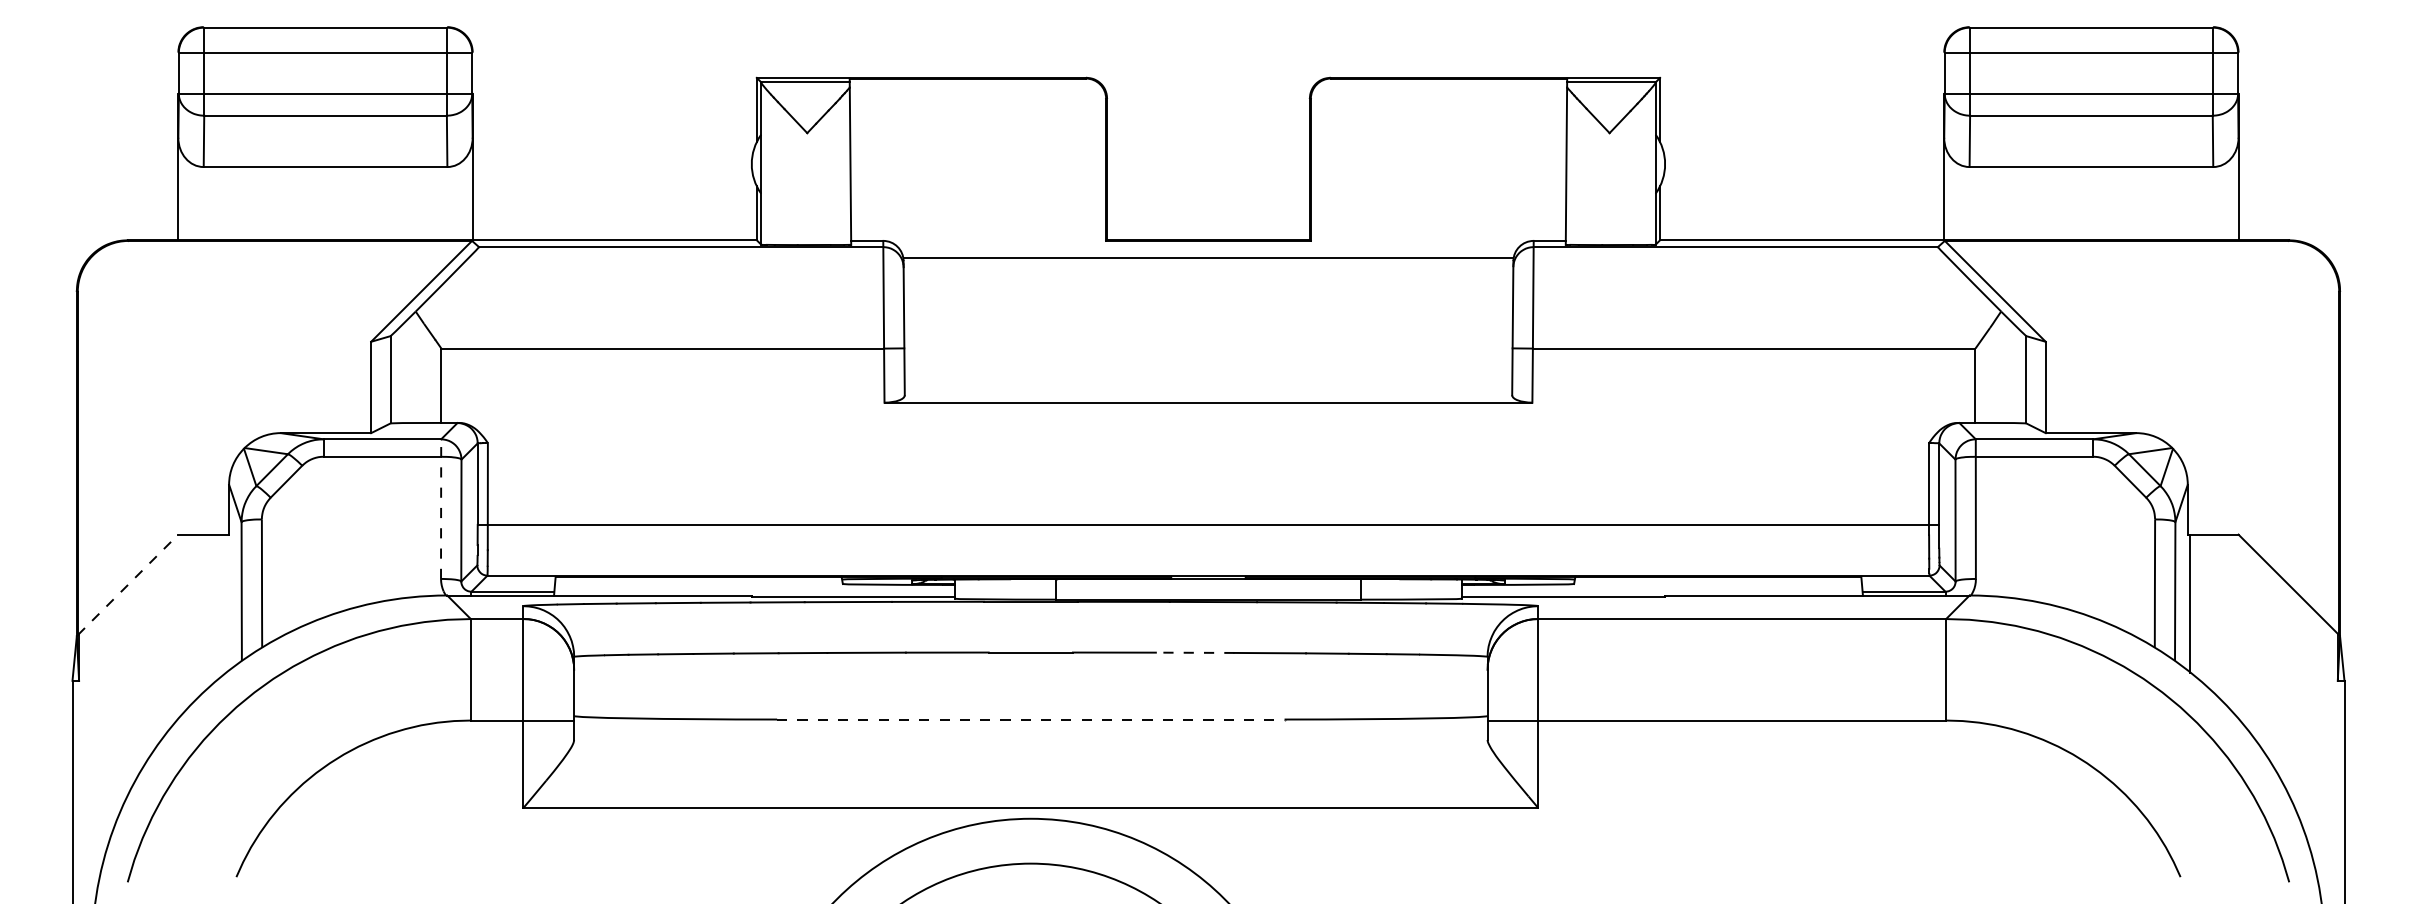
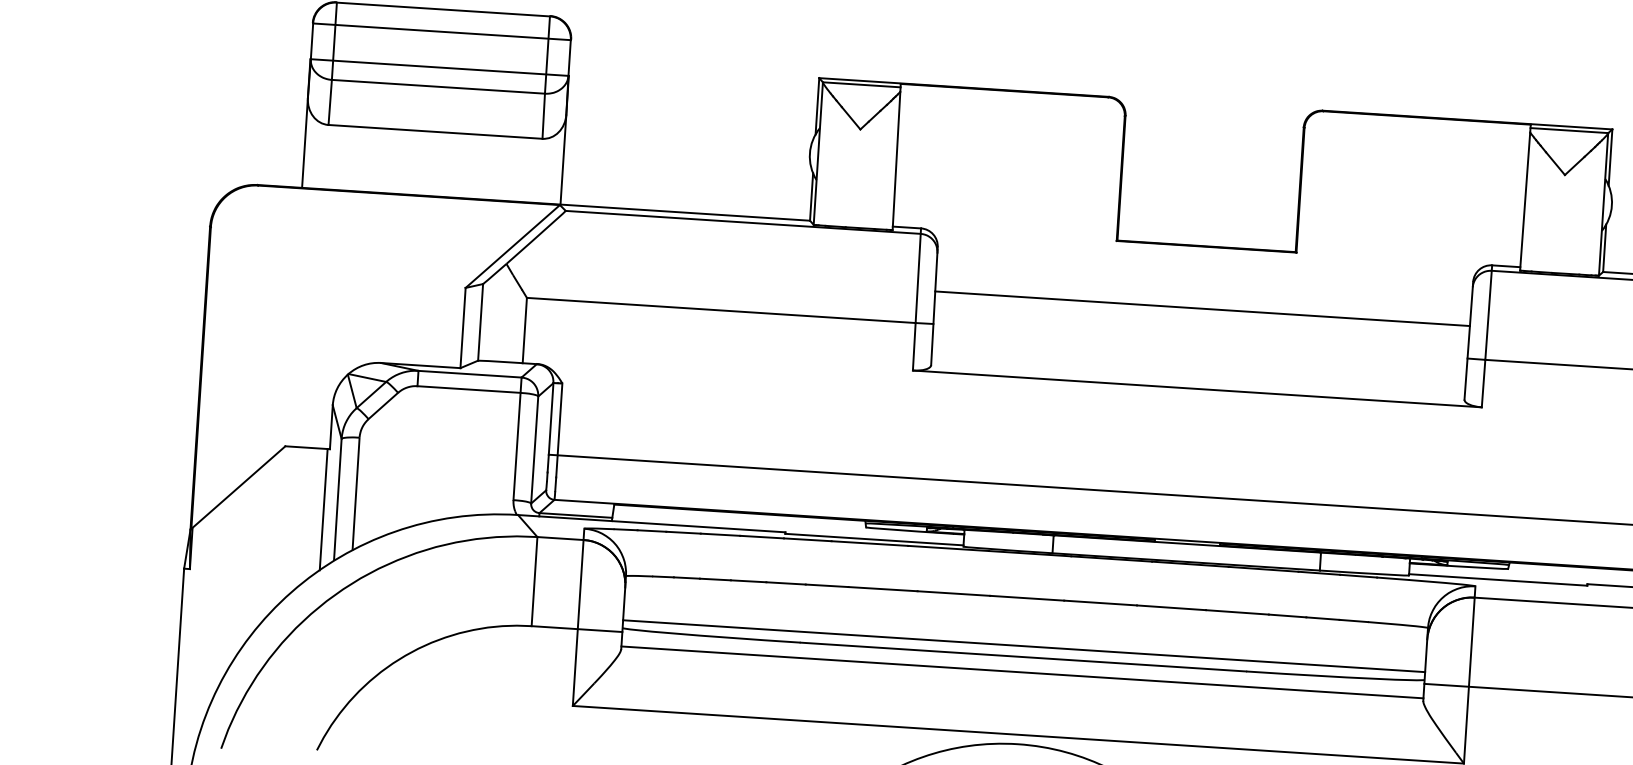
line: (1207, 258) -> (1201, 308), moved
line: (441, 509) -> (517, 439), dashed -> solid
line: (128, 584) -> (238, 487), dashed -> solid
line: (226, 603) -> (323, 509), added
line: (1194, 652) -> (1170, 607), dashed -> solid
line: (1030, 707) -> (1023, 646), added
line: (1030, 719) -> (1023, 657), dashed -> solid
line: (1030, 736) -> (1022, 671), added

